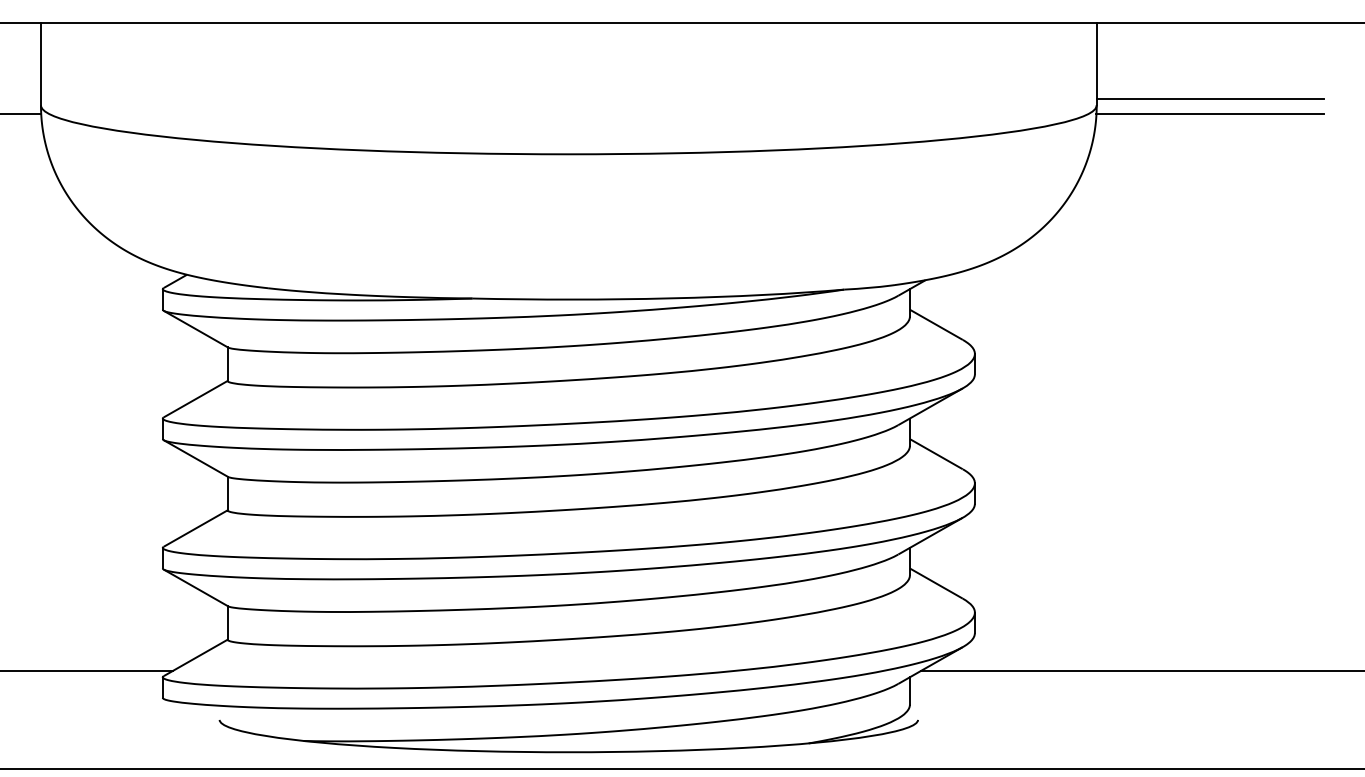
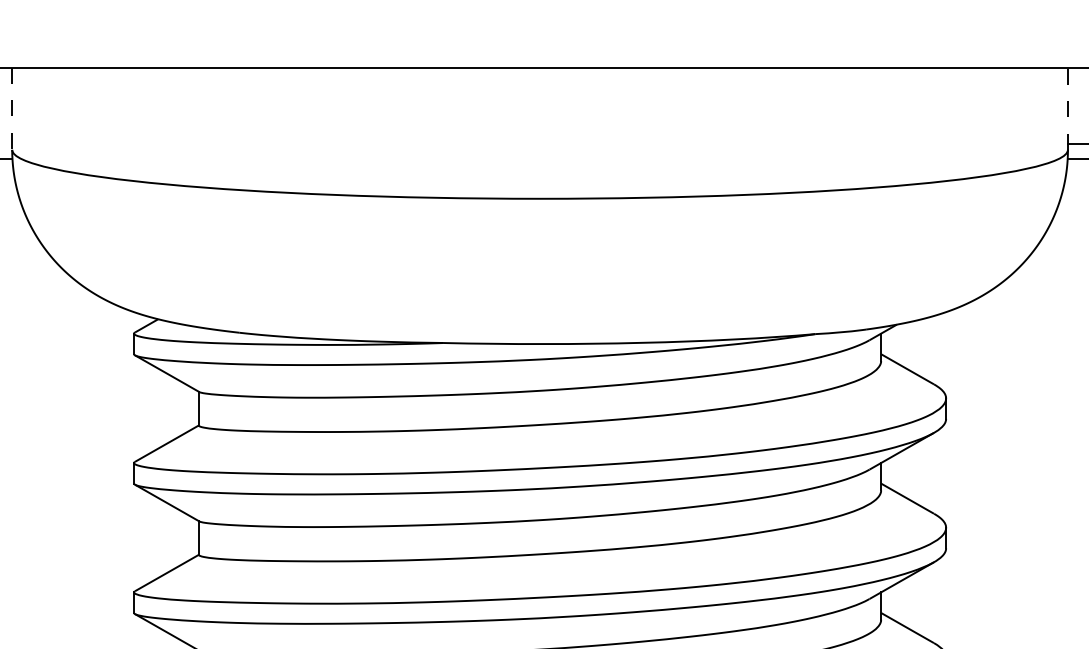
line: (1096, 63) -> (1067, 107), solid -> dashed
line: (40, 64) -> (11, 108), solid -> dashed

